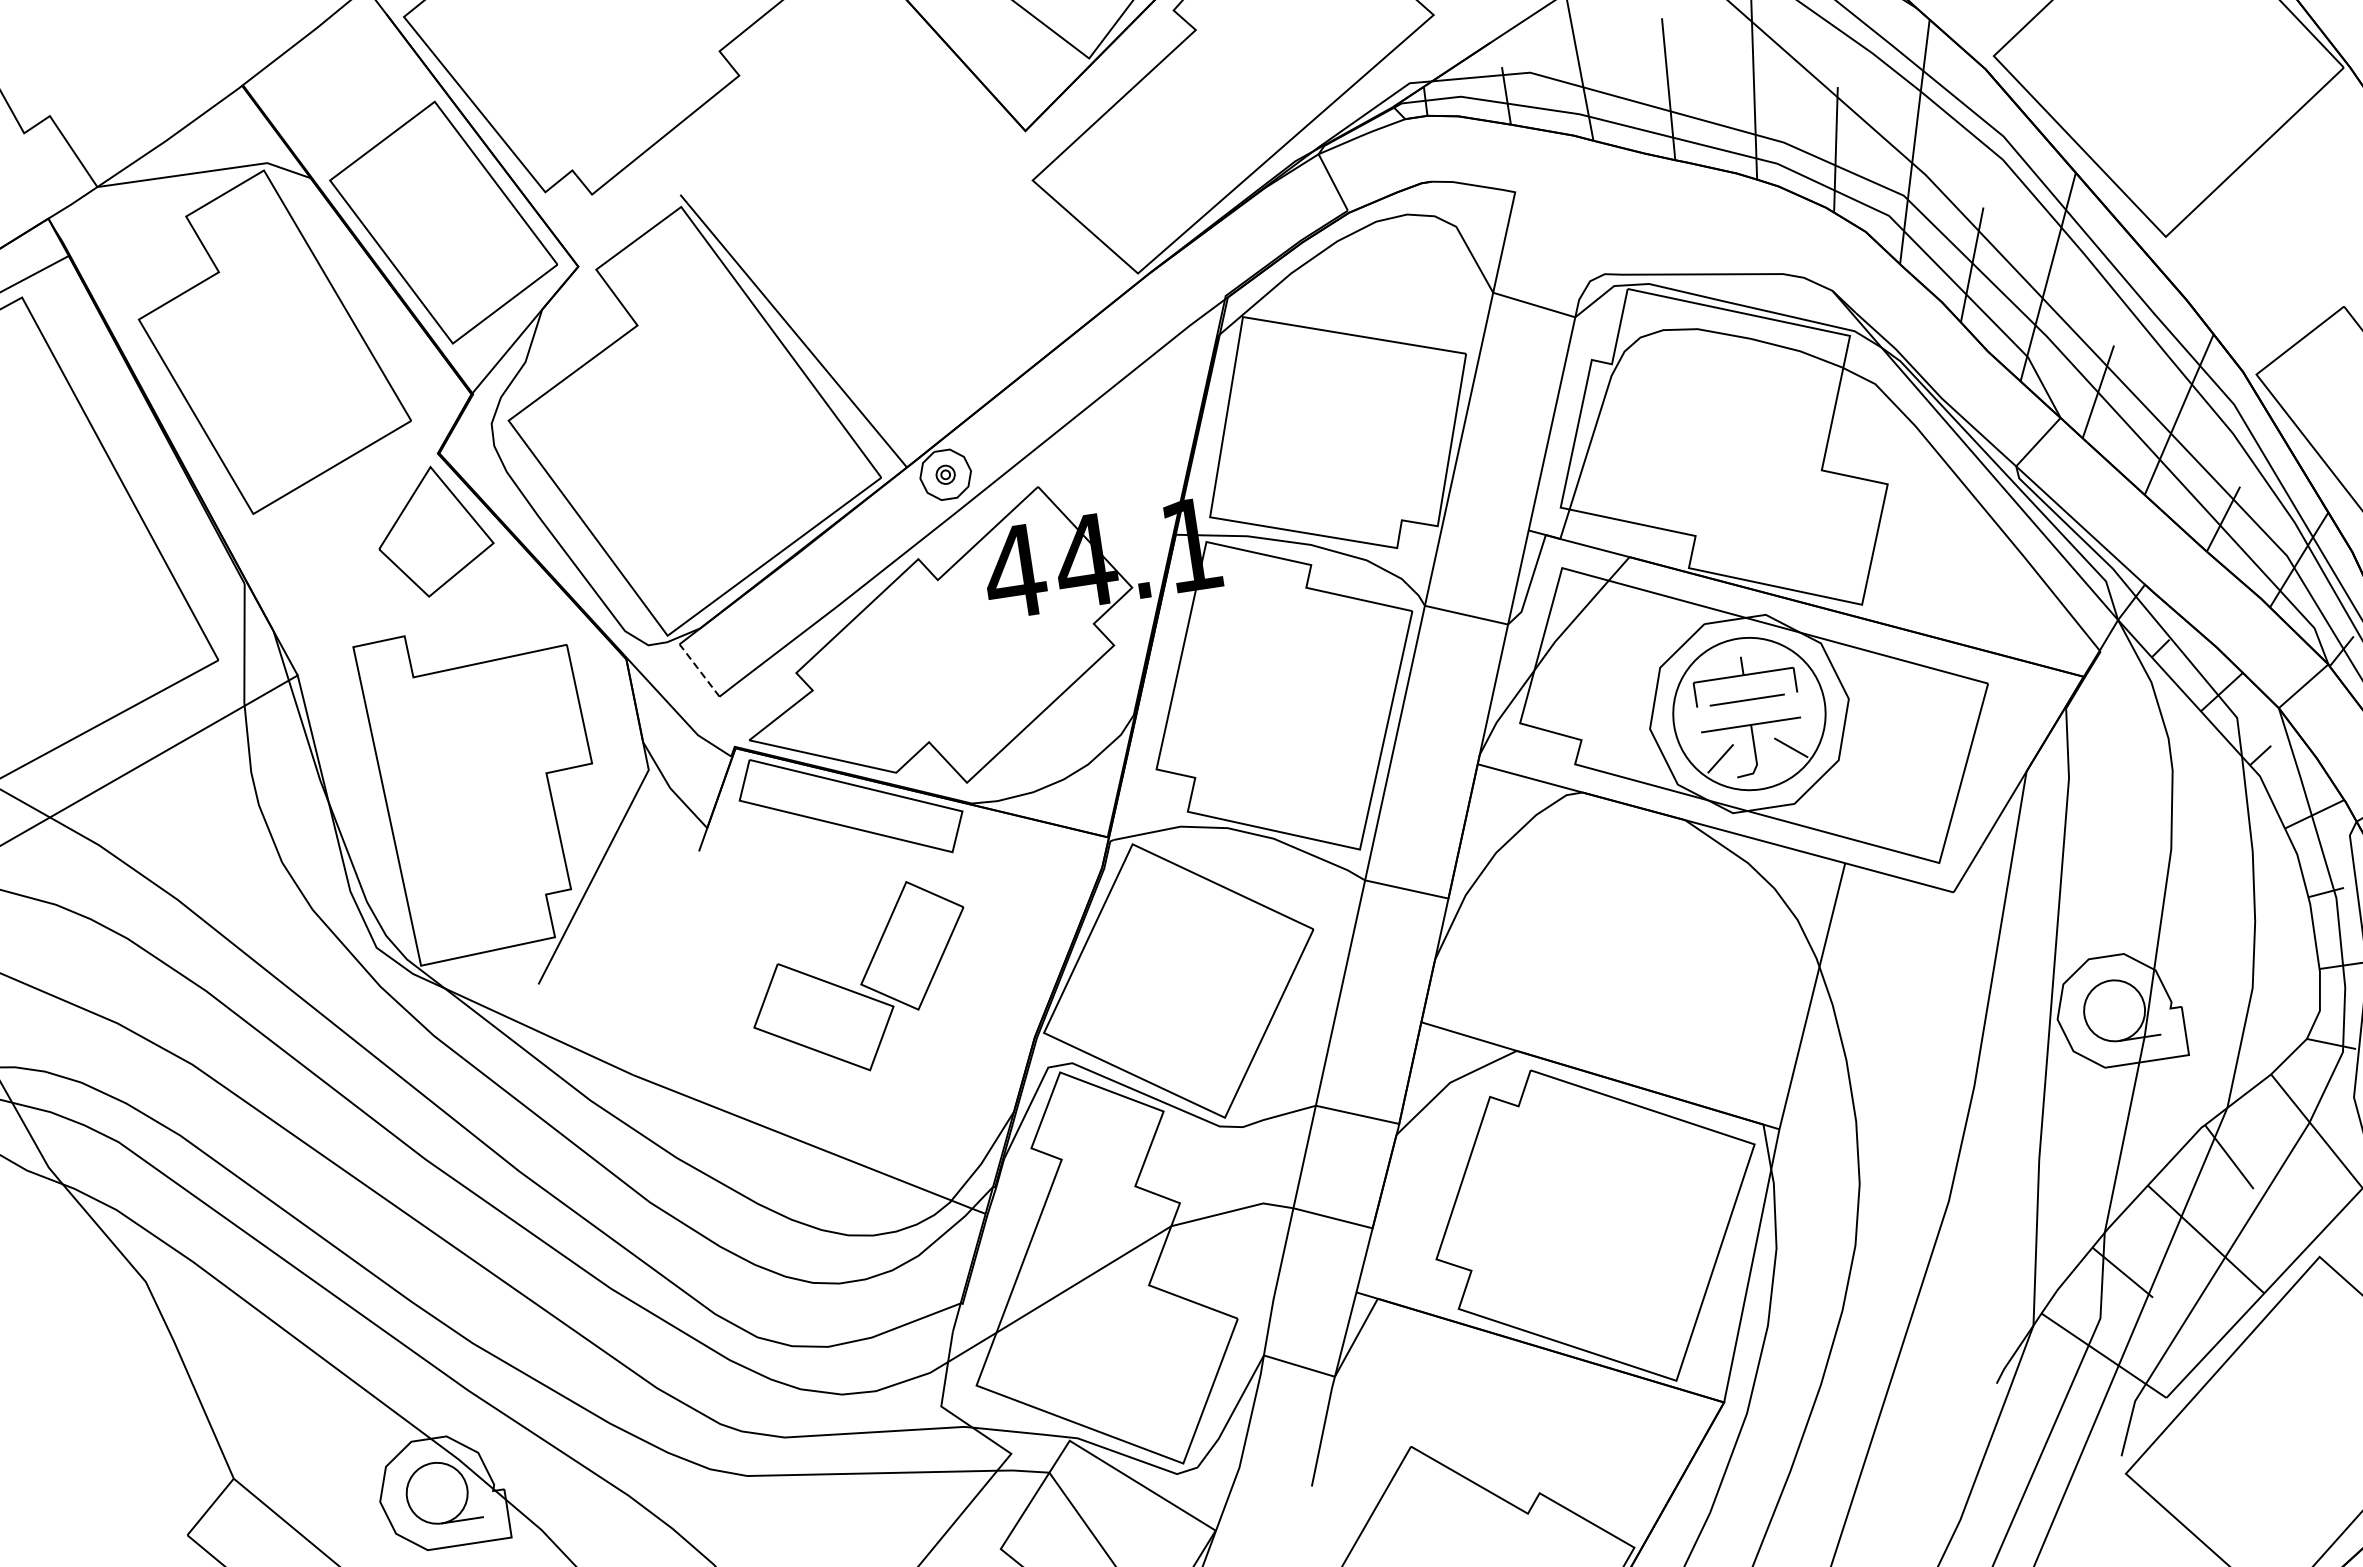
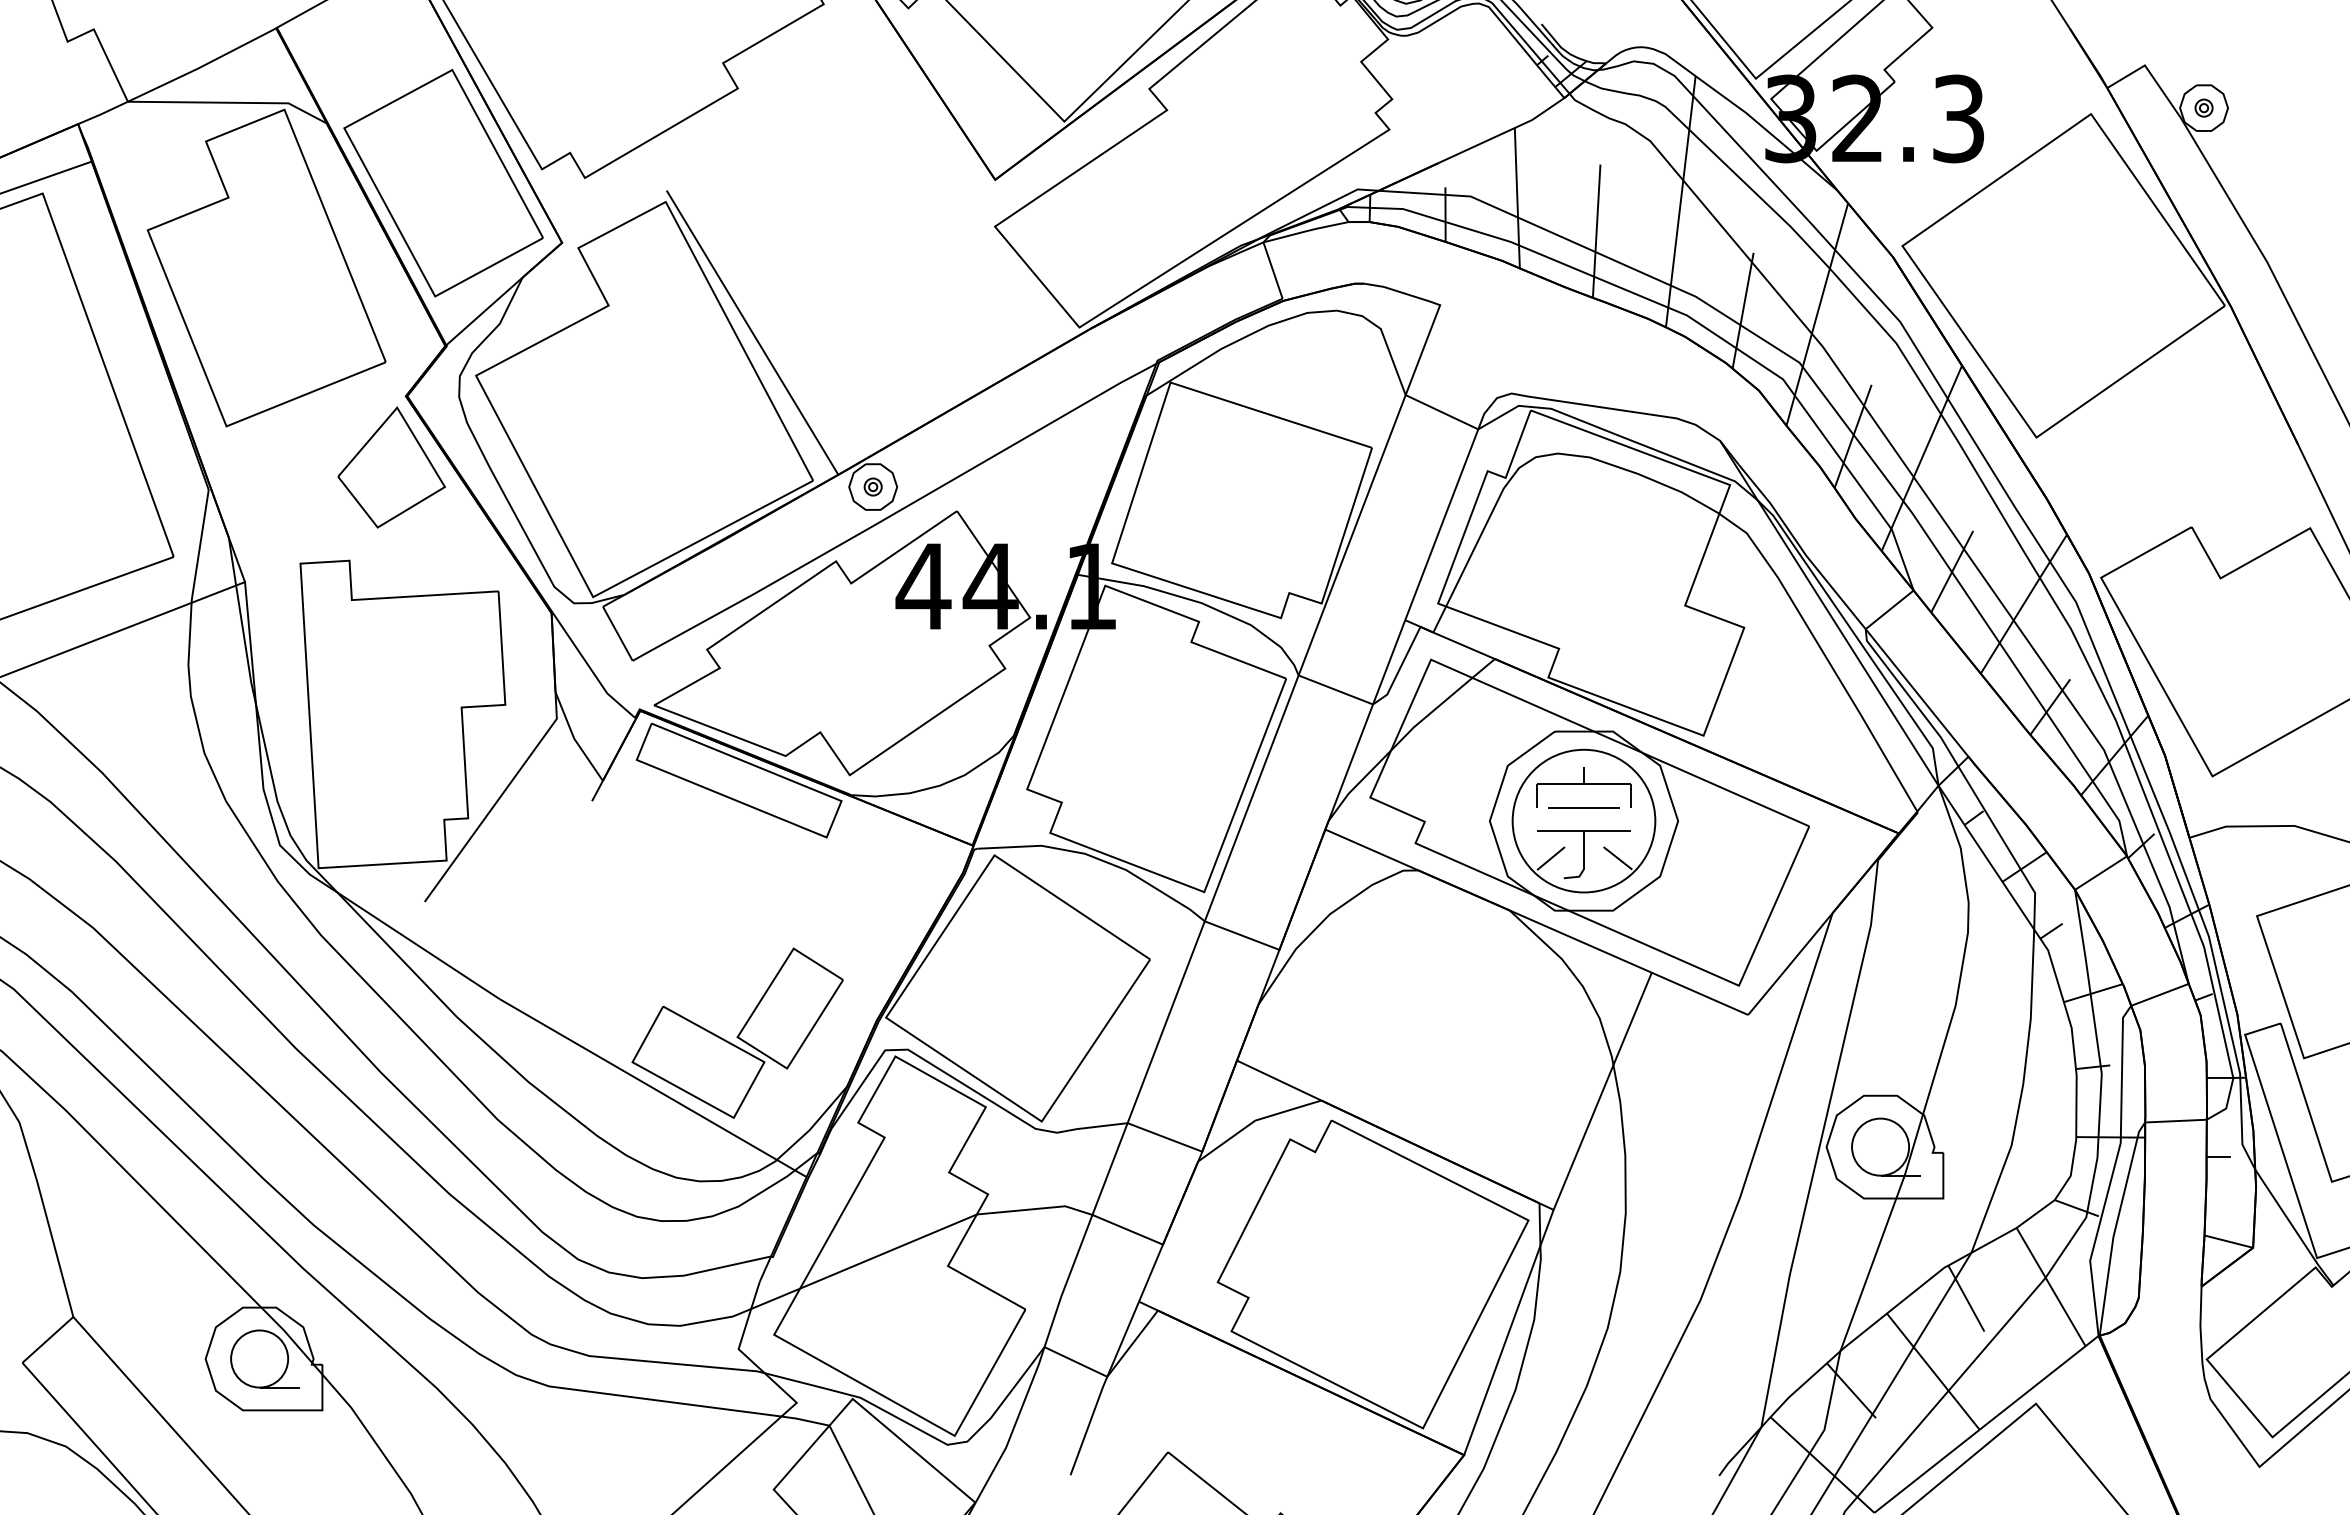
line: (699, 670) -> (617, 633), dashed -> solid
part: (860, 979) -> (737, 1032), moved

